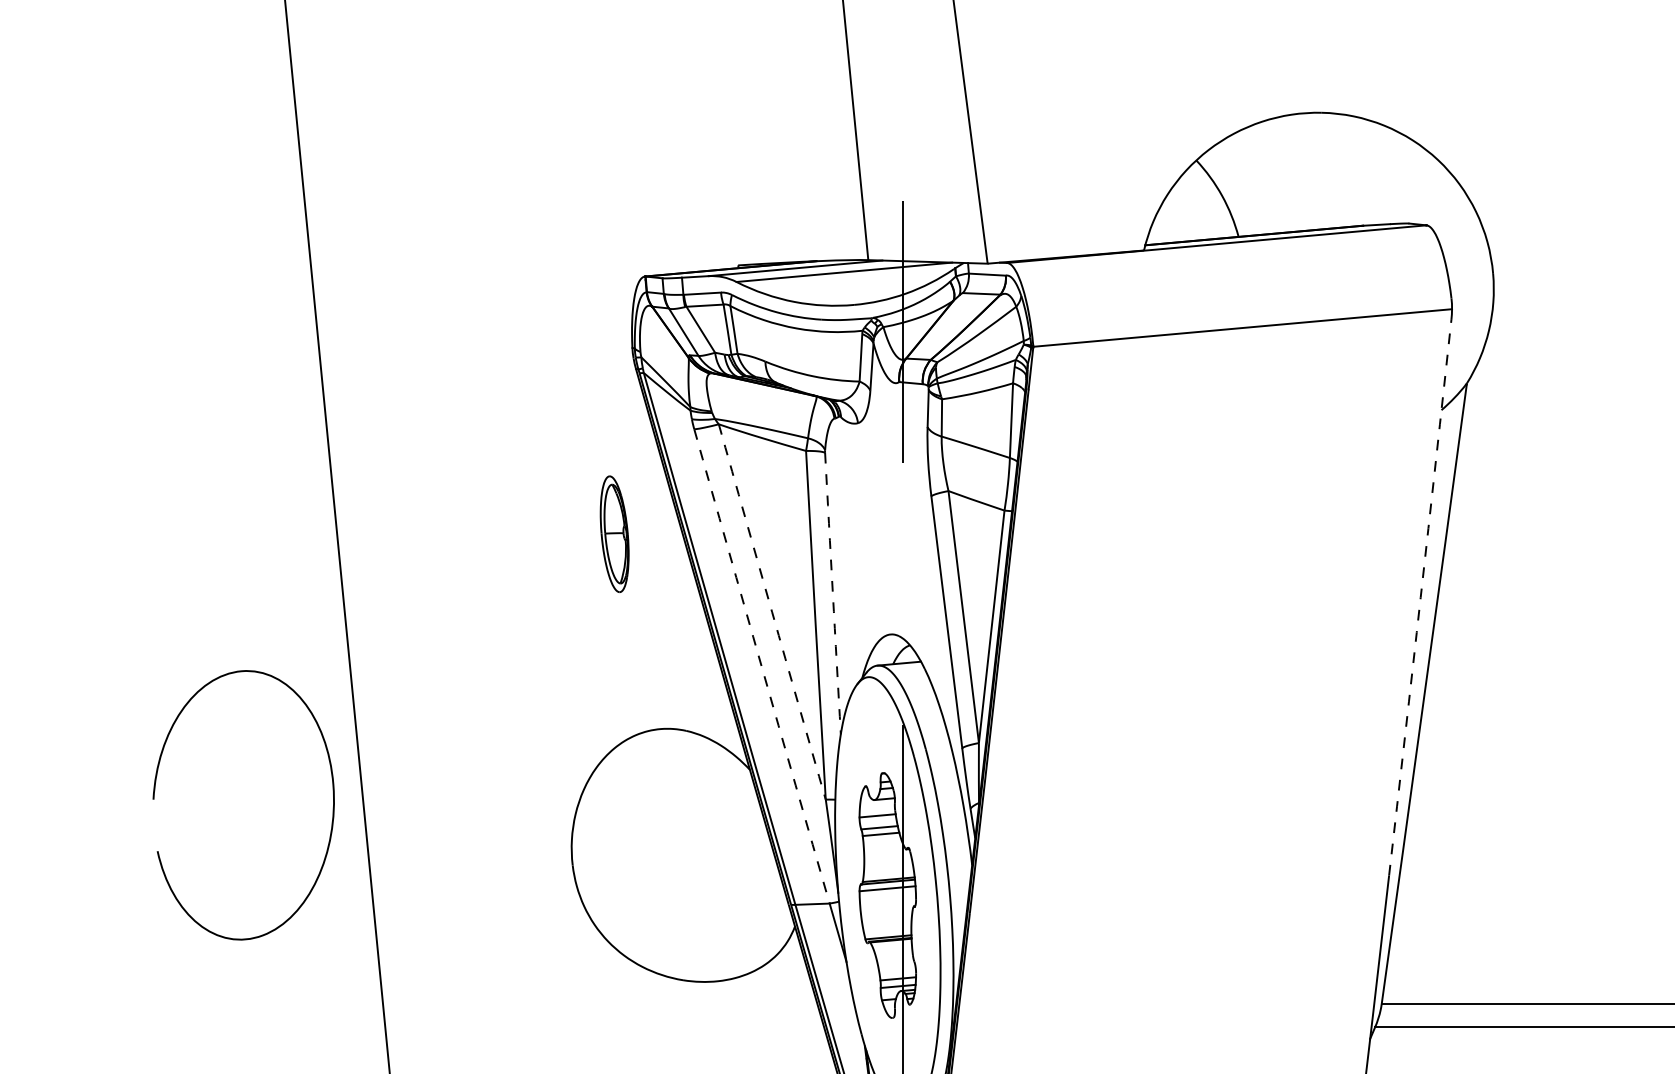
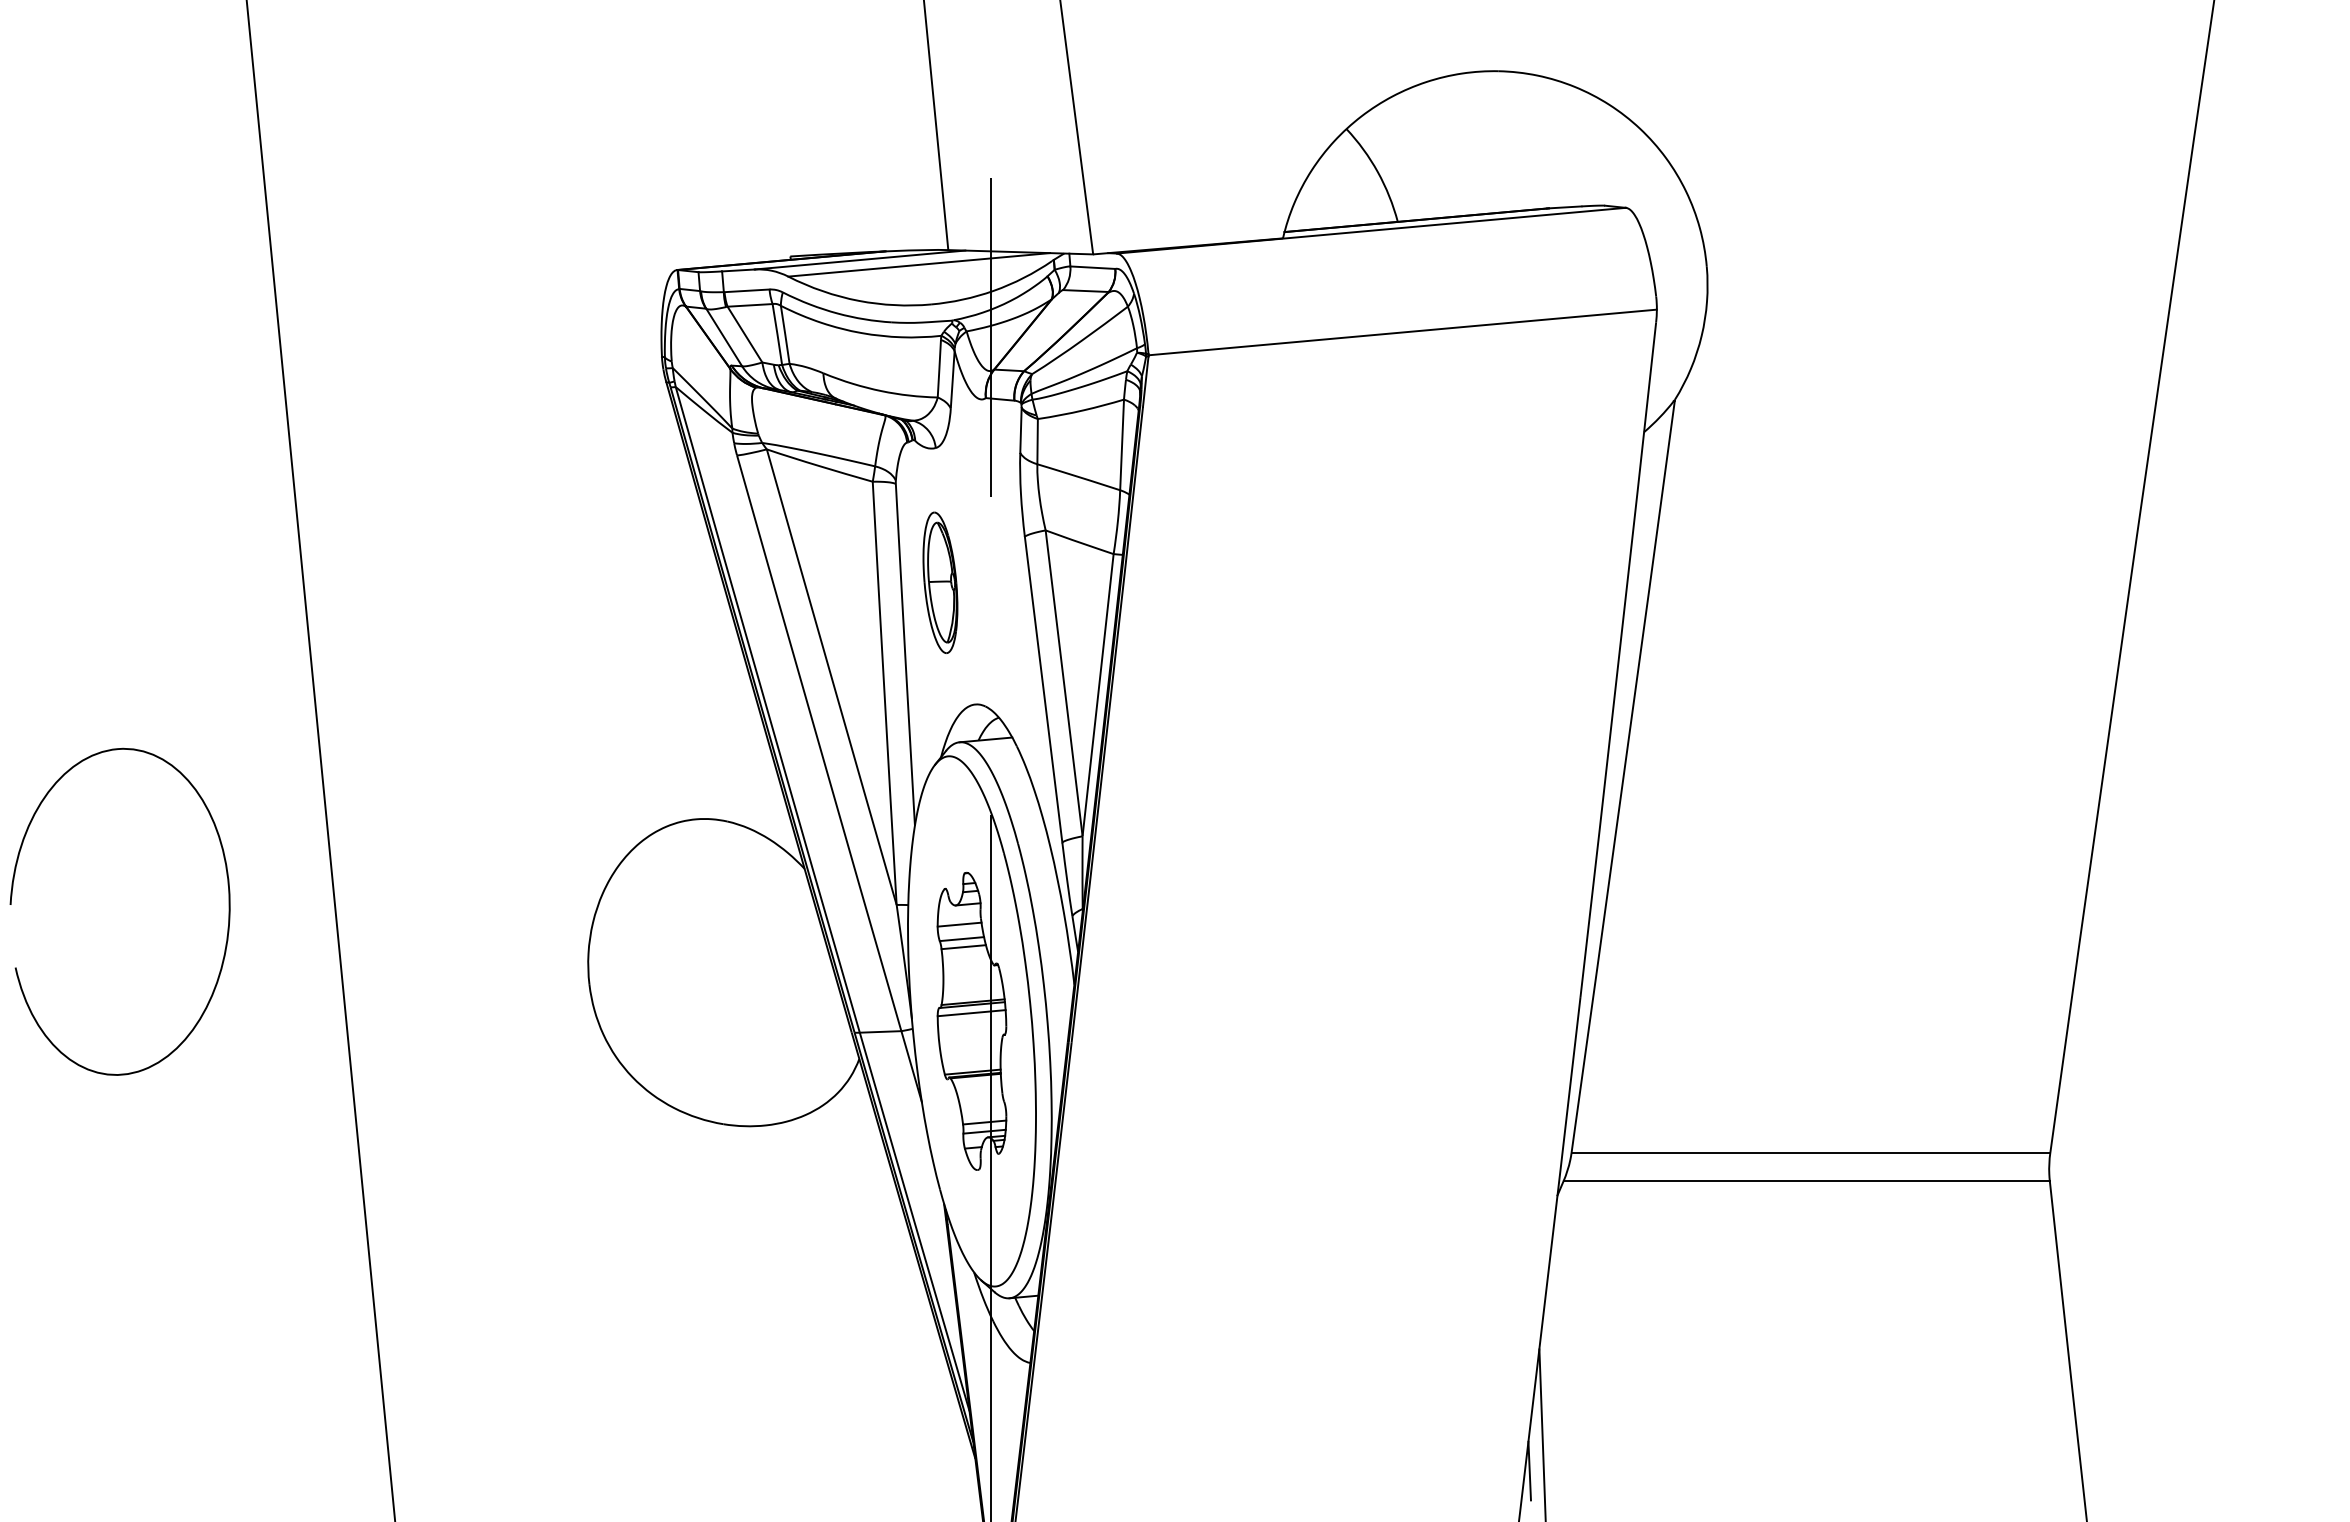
part: (614, 533) -> (940, 582), moved
arc: (833, 593) -> (905, 654), dashed -> solid
arc: (1420, 597) -> (1618, 659), dashed -> solid
arc: (772, 612) -> (831, 677), dashed -> solid
arc: (761, 666) -> (818, 743), dashed -> solid
curve: (155, 792) -> (12, 896), moved

